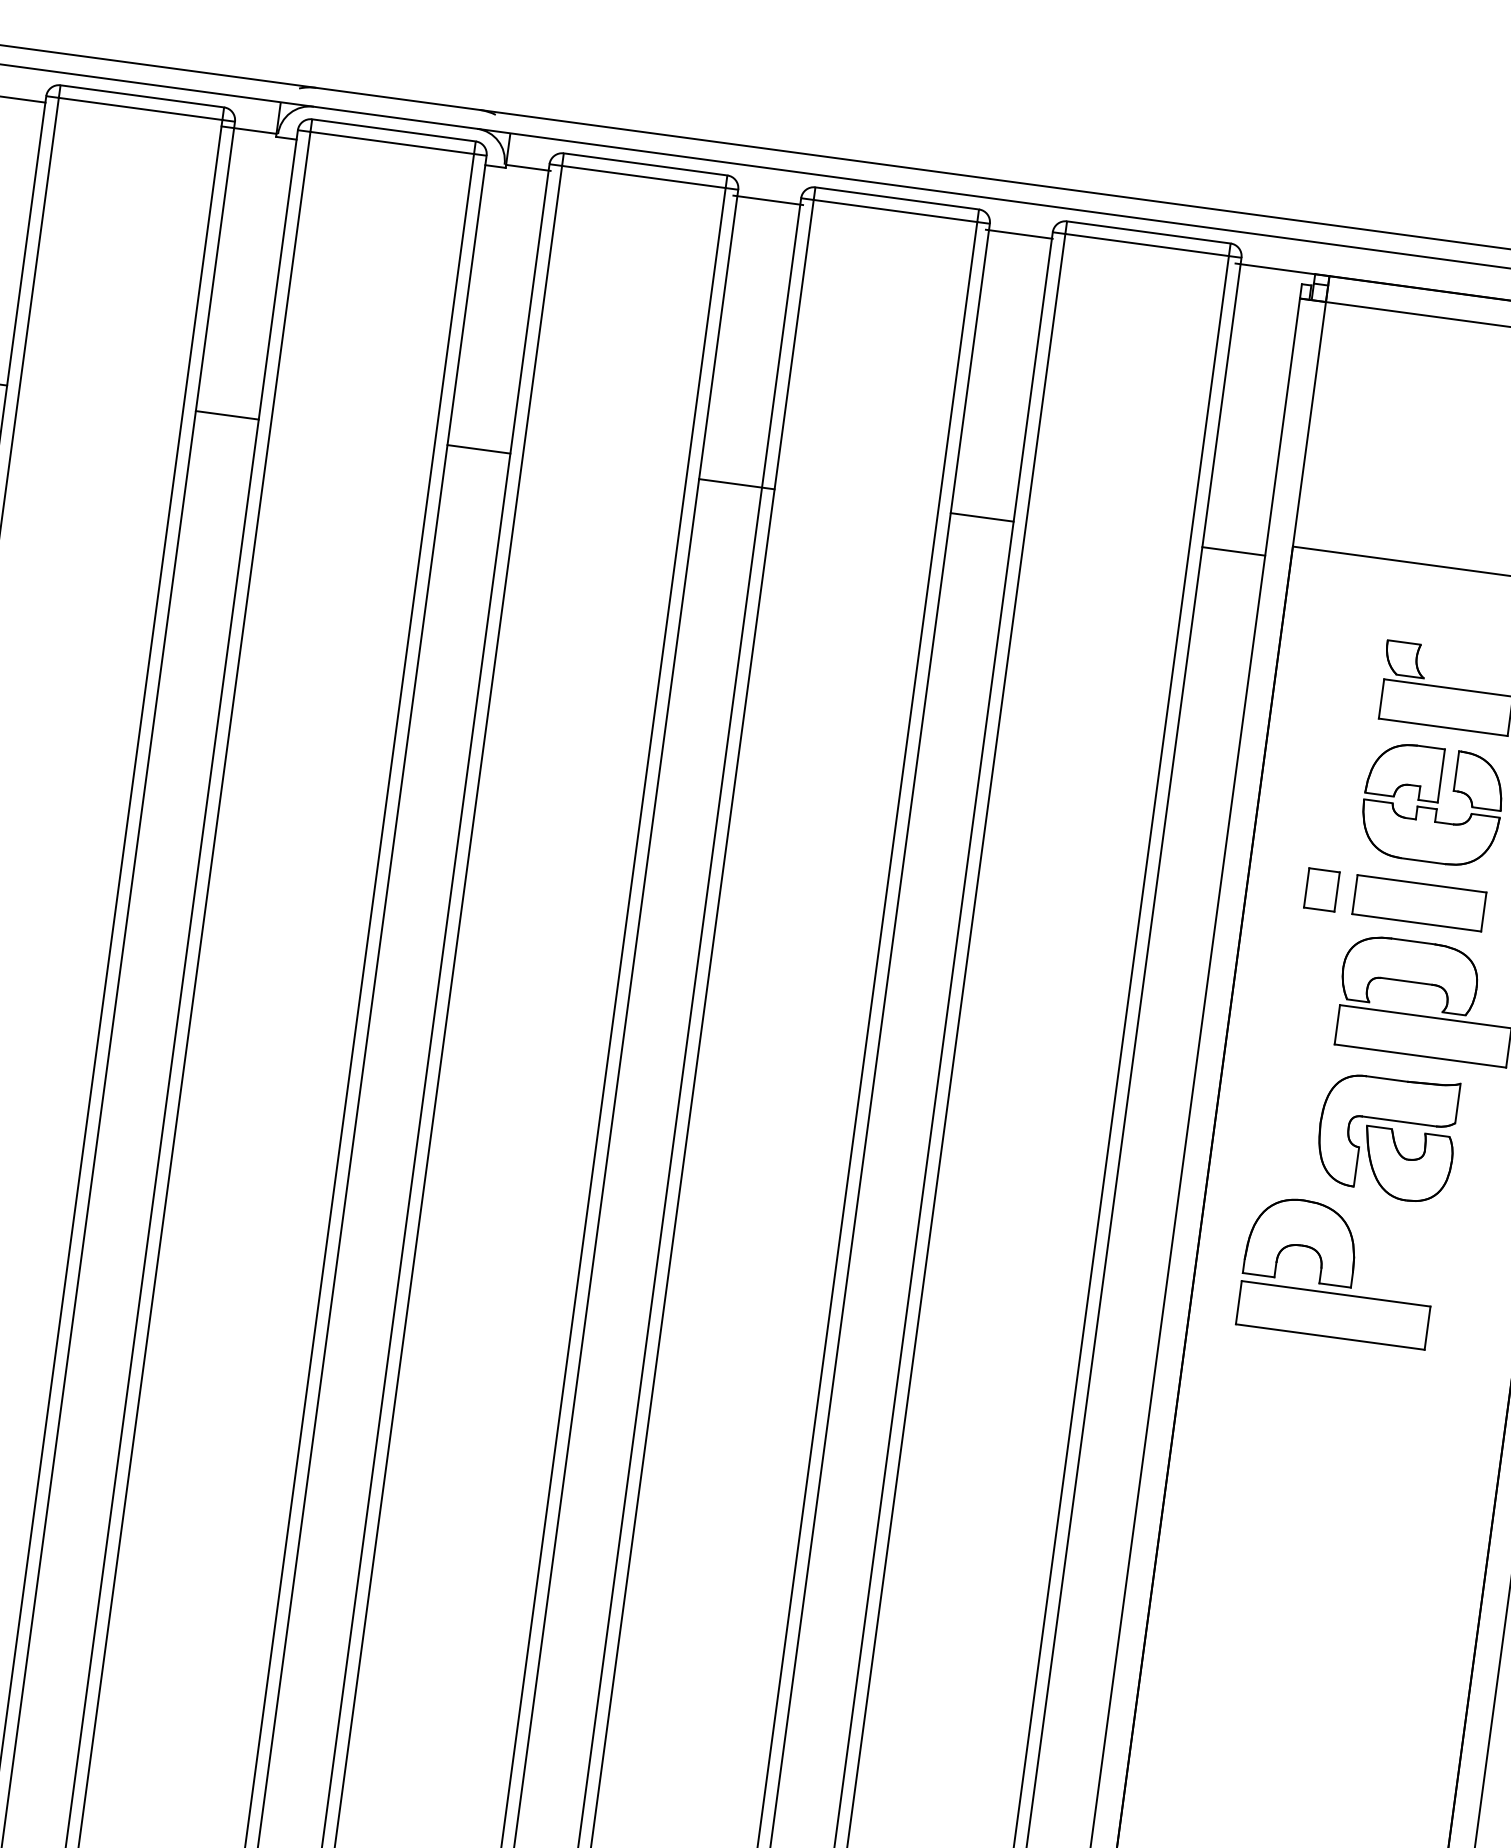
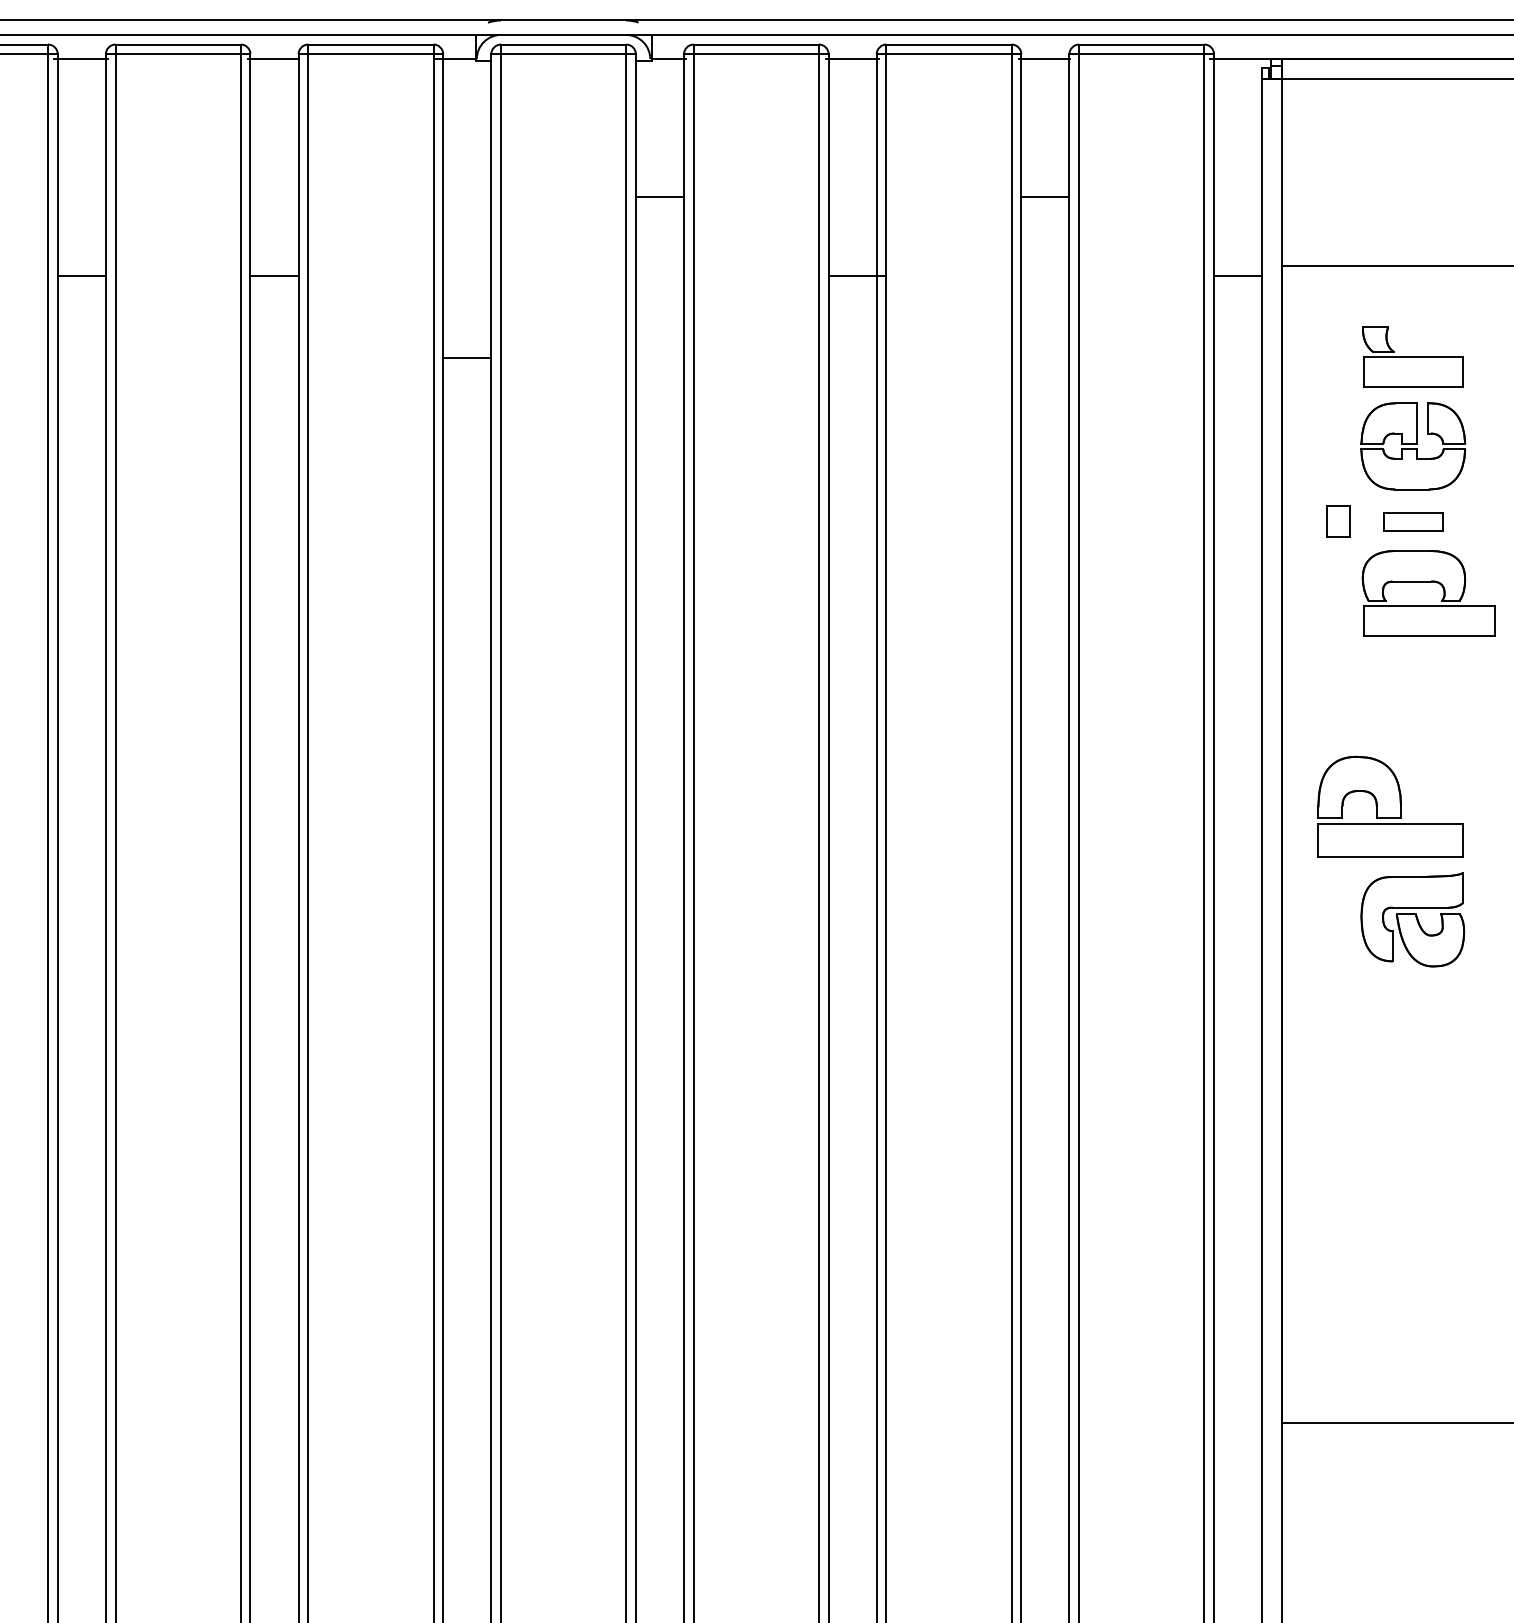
line: (227, 414) -> (467, 357), moved
line: (478, 448) -> (659, 196), moved
line: (982, 516) -> (1045, 196), moved
part: (1419, 903) -> (1413, 521), size x0.6
part: (1386, 1135) -> (1412, 919), moved

